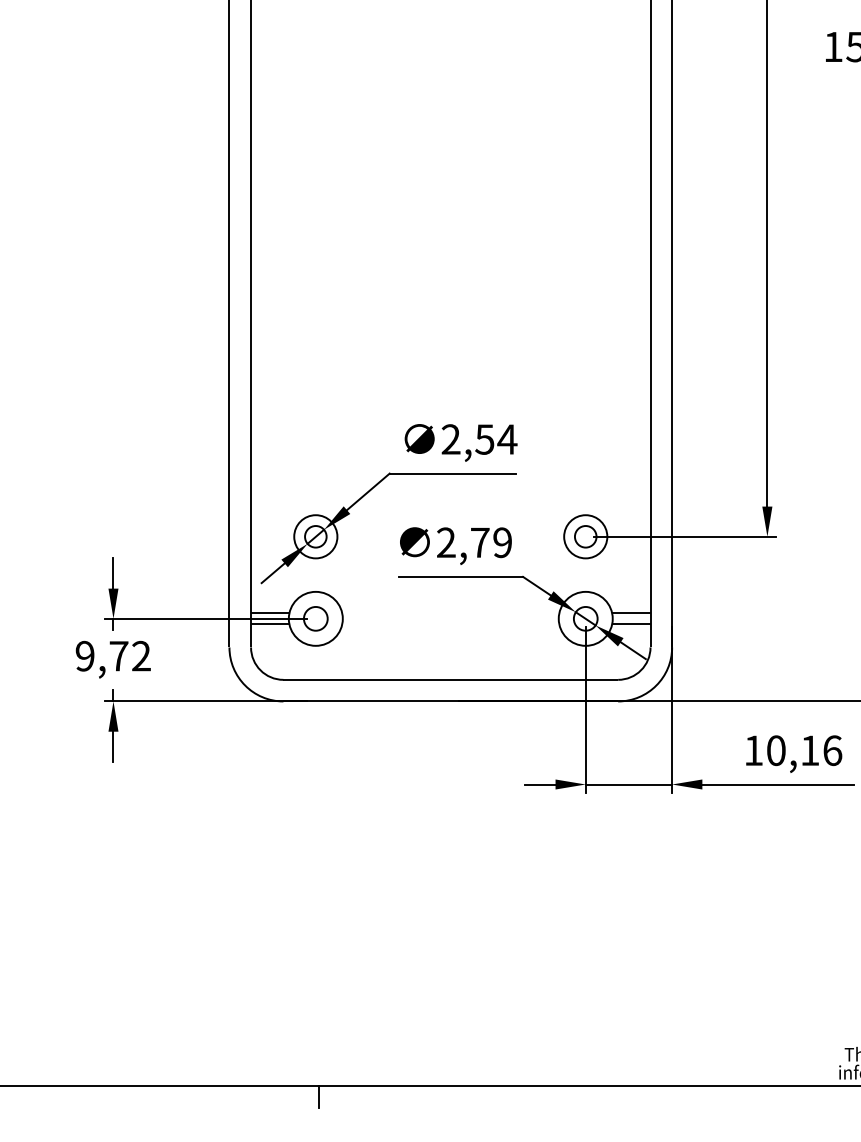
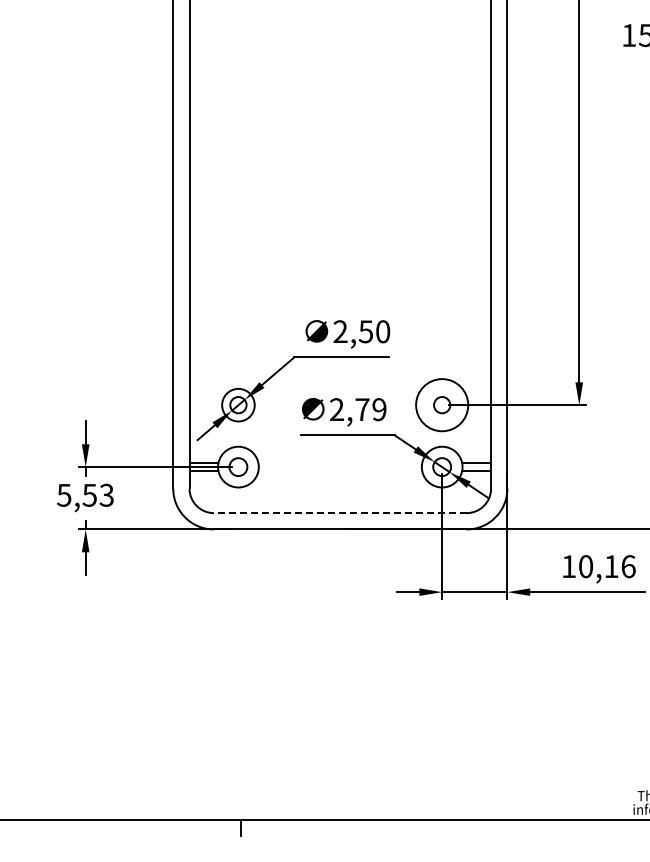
text: (506, 439) -> (382, 331), 2,54 -> 2,50
circle: (584, 535) -> (441, 404), size x1.6
text: (113, 655) -> (85, 494), 9,72 -> 5,53
line: (449, 680) -> (339, 513), solid -> dashed

